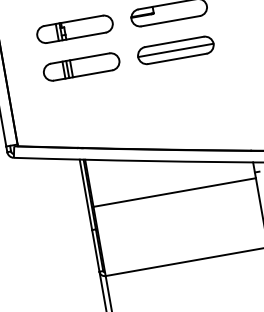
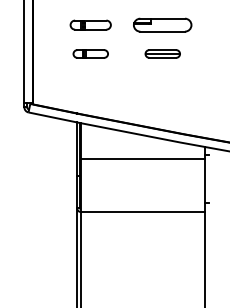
part: (74, 28) -> (90, 24), size x0.7
part: (175, 49) -> (162, 53), size x0.6
part: (81, 66) -> (90, 53), size x0.6

